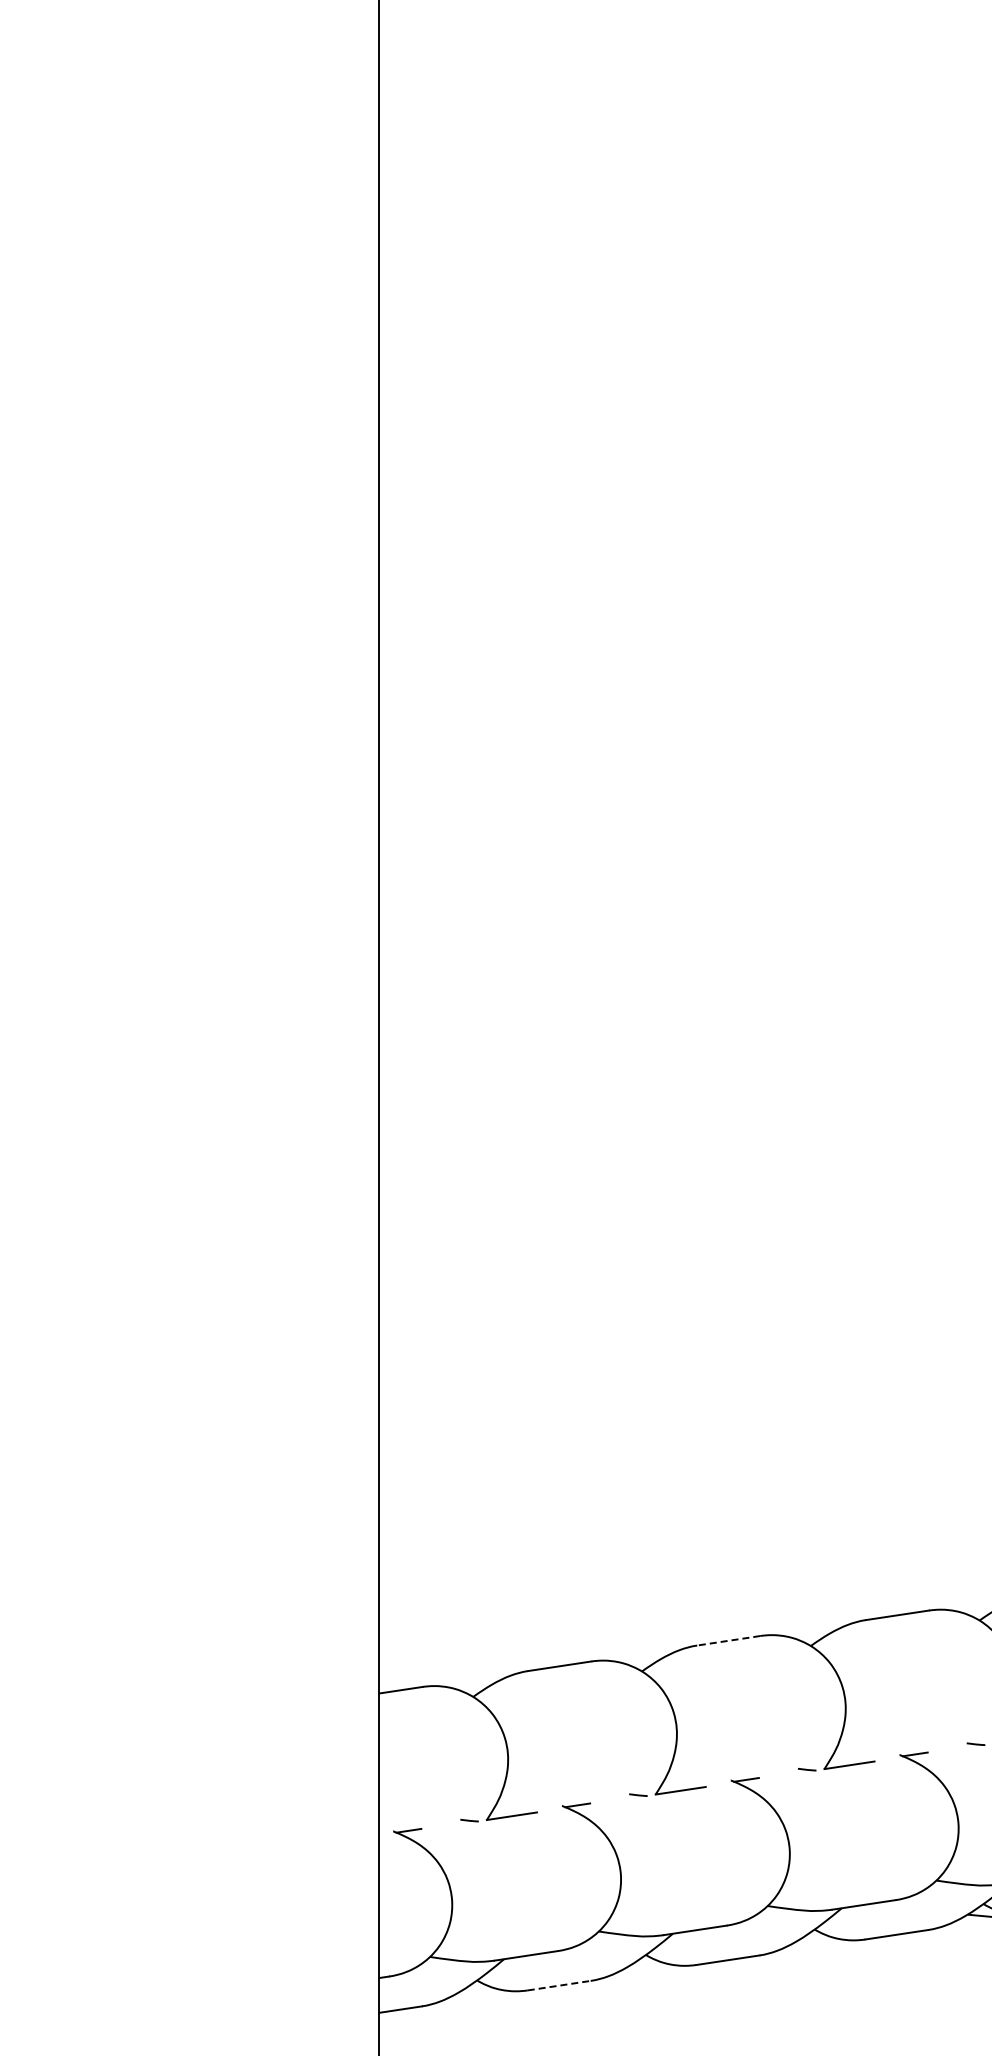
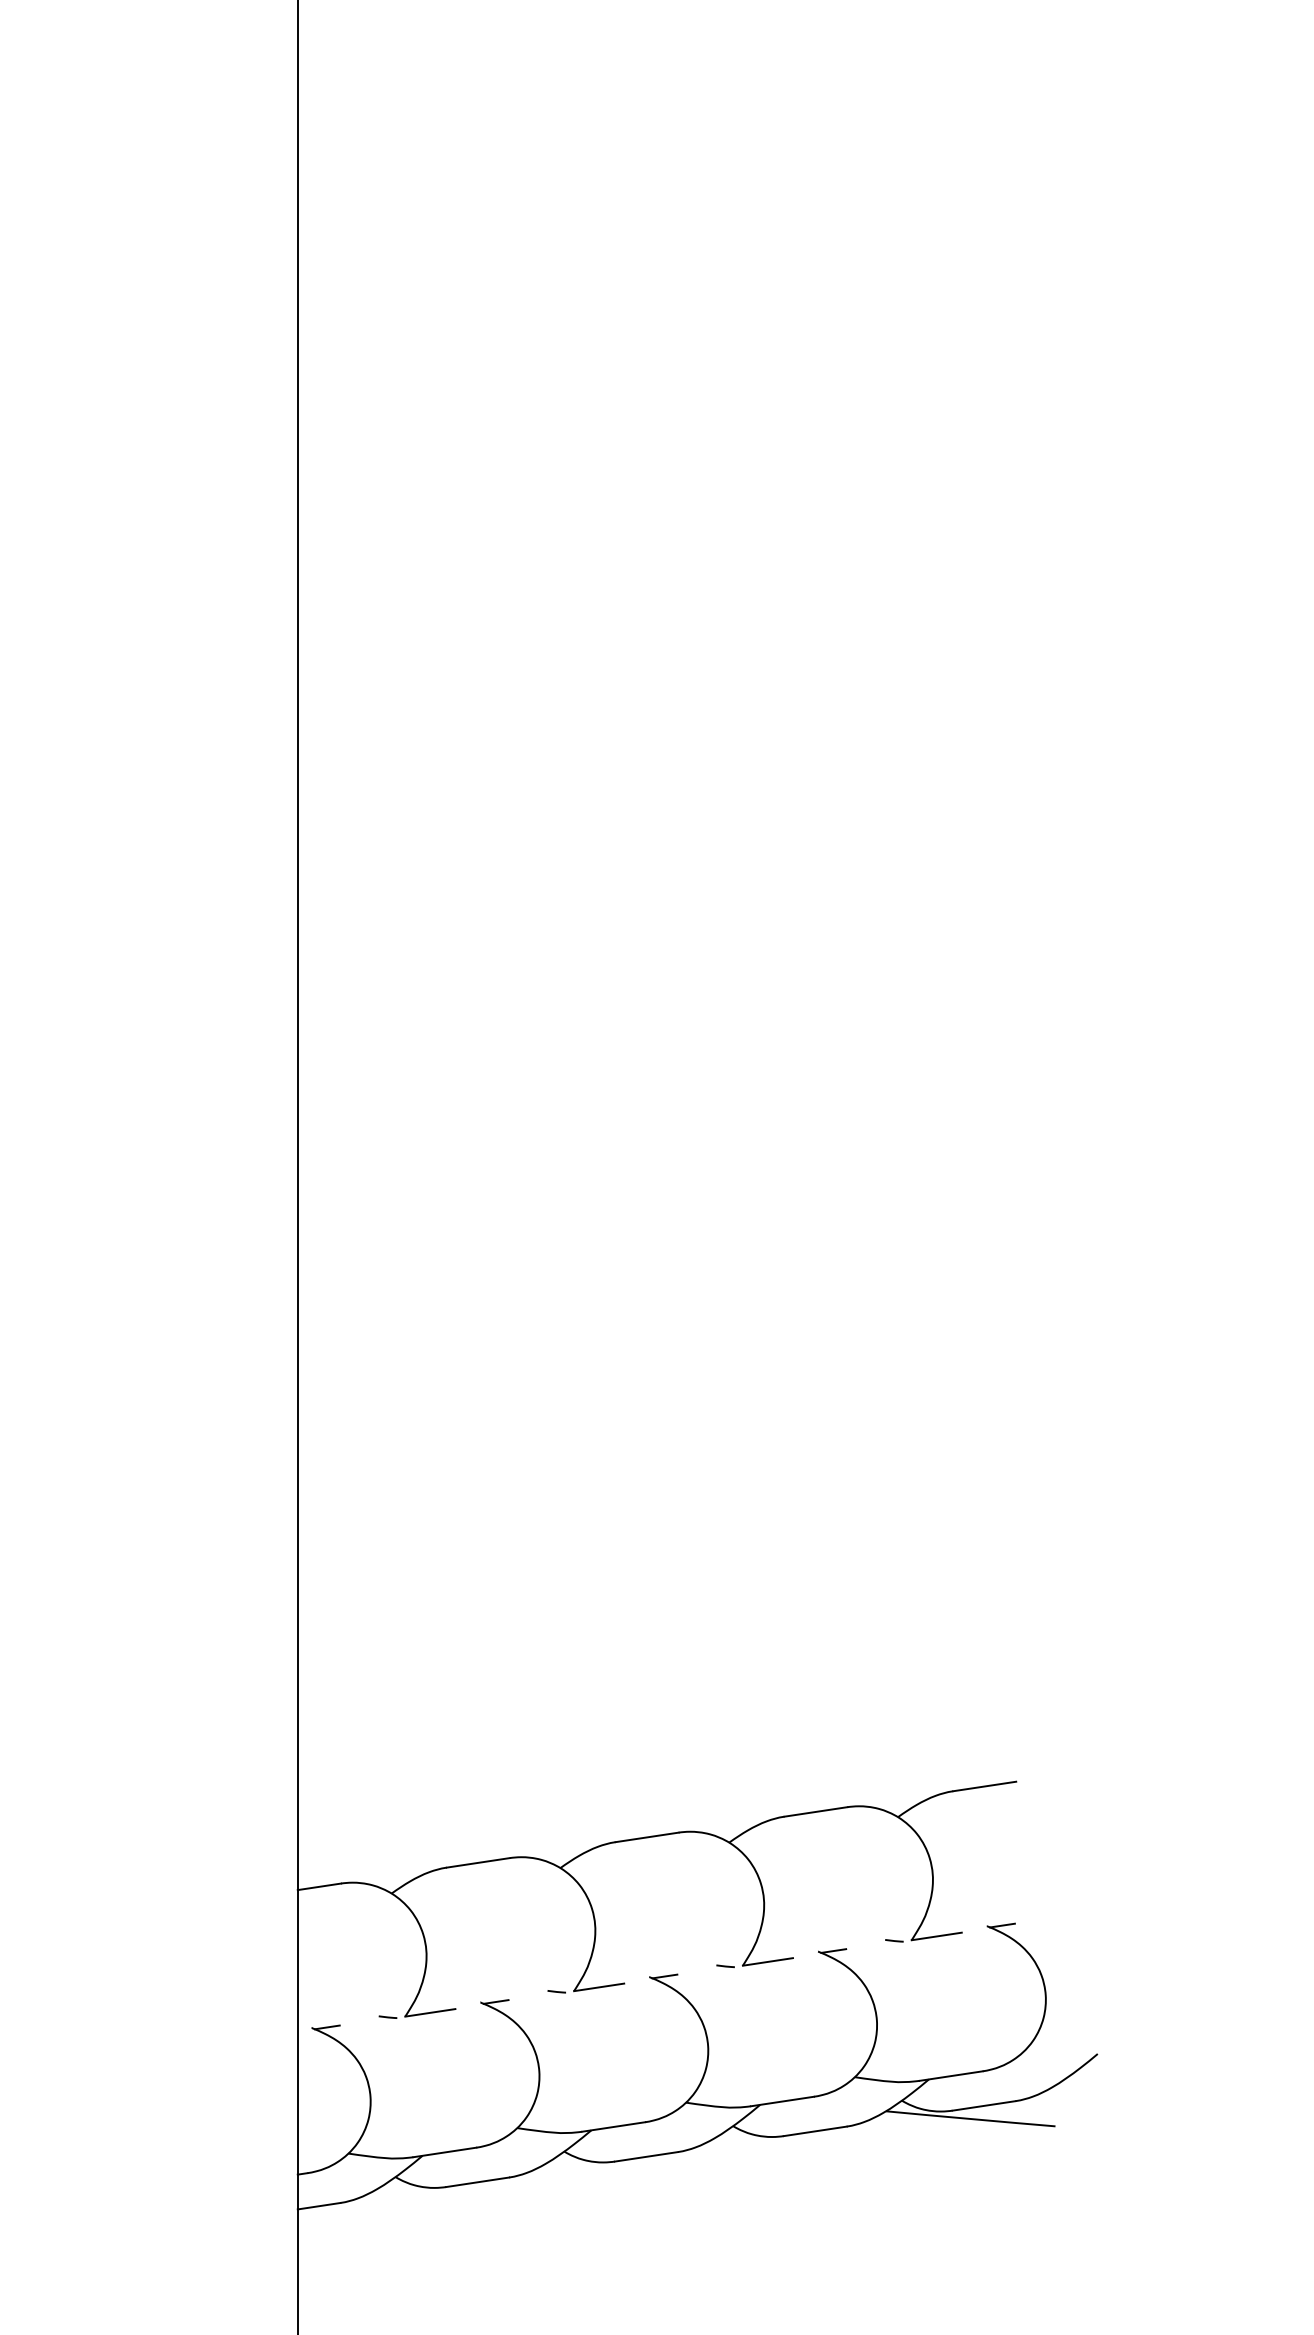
line: (729, 1640) -> (647, 1837), dashed -> solid
line: (559, 1985) -> (477, 2182), dashed -> solid

